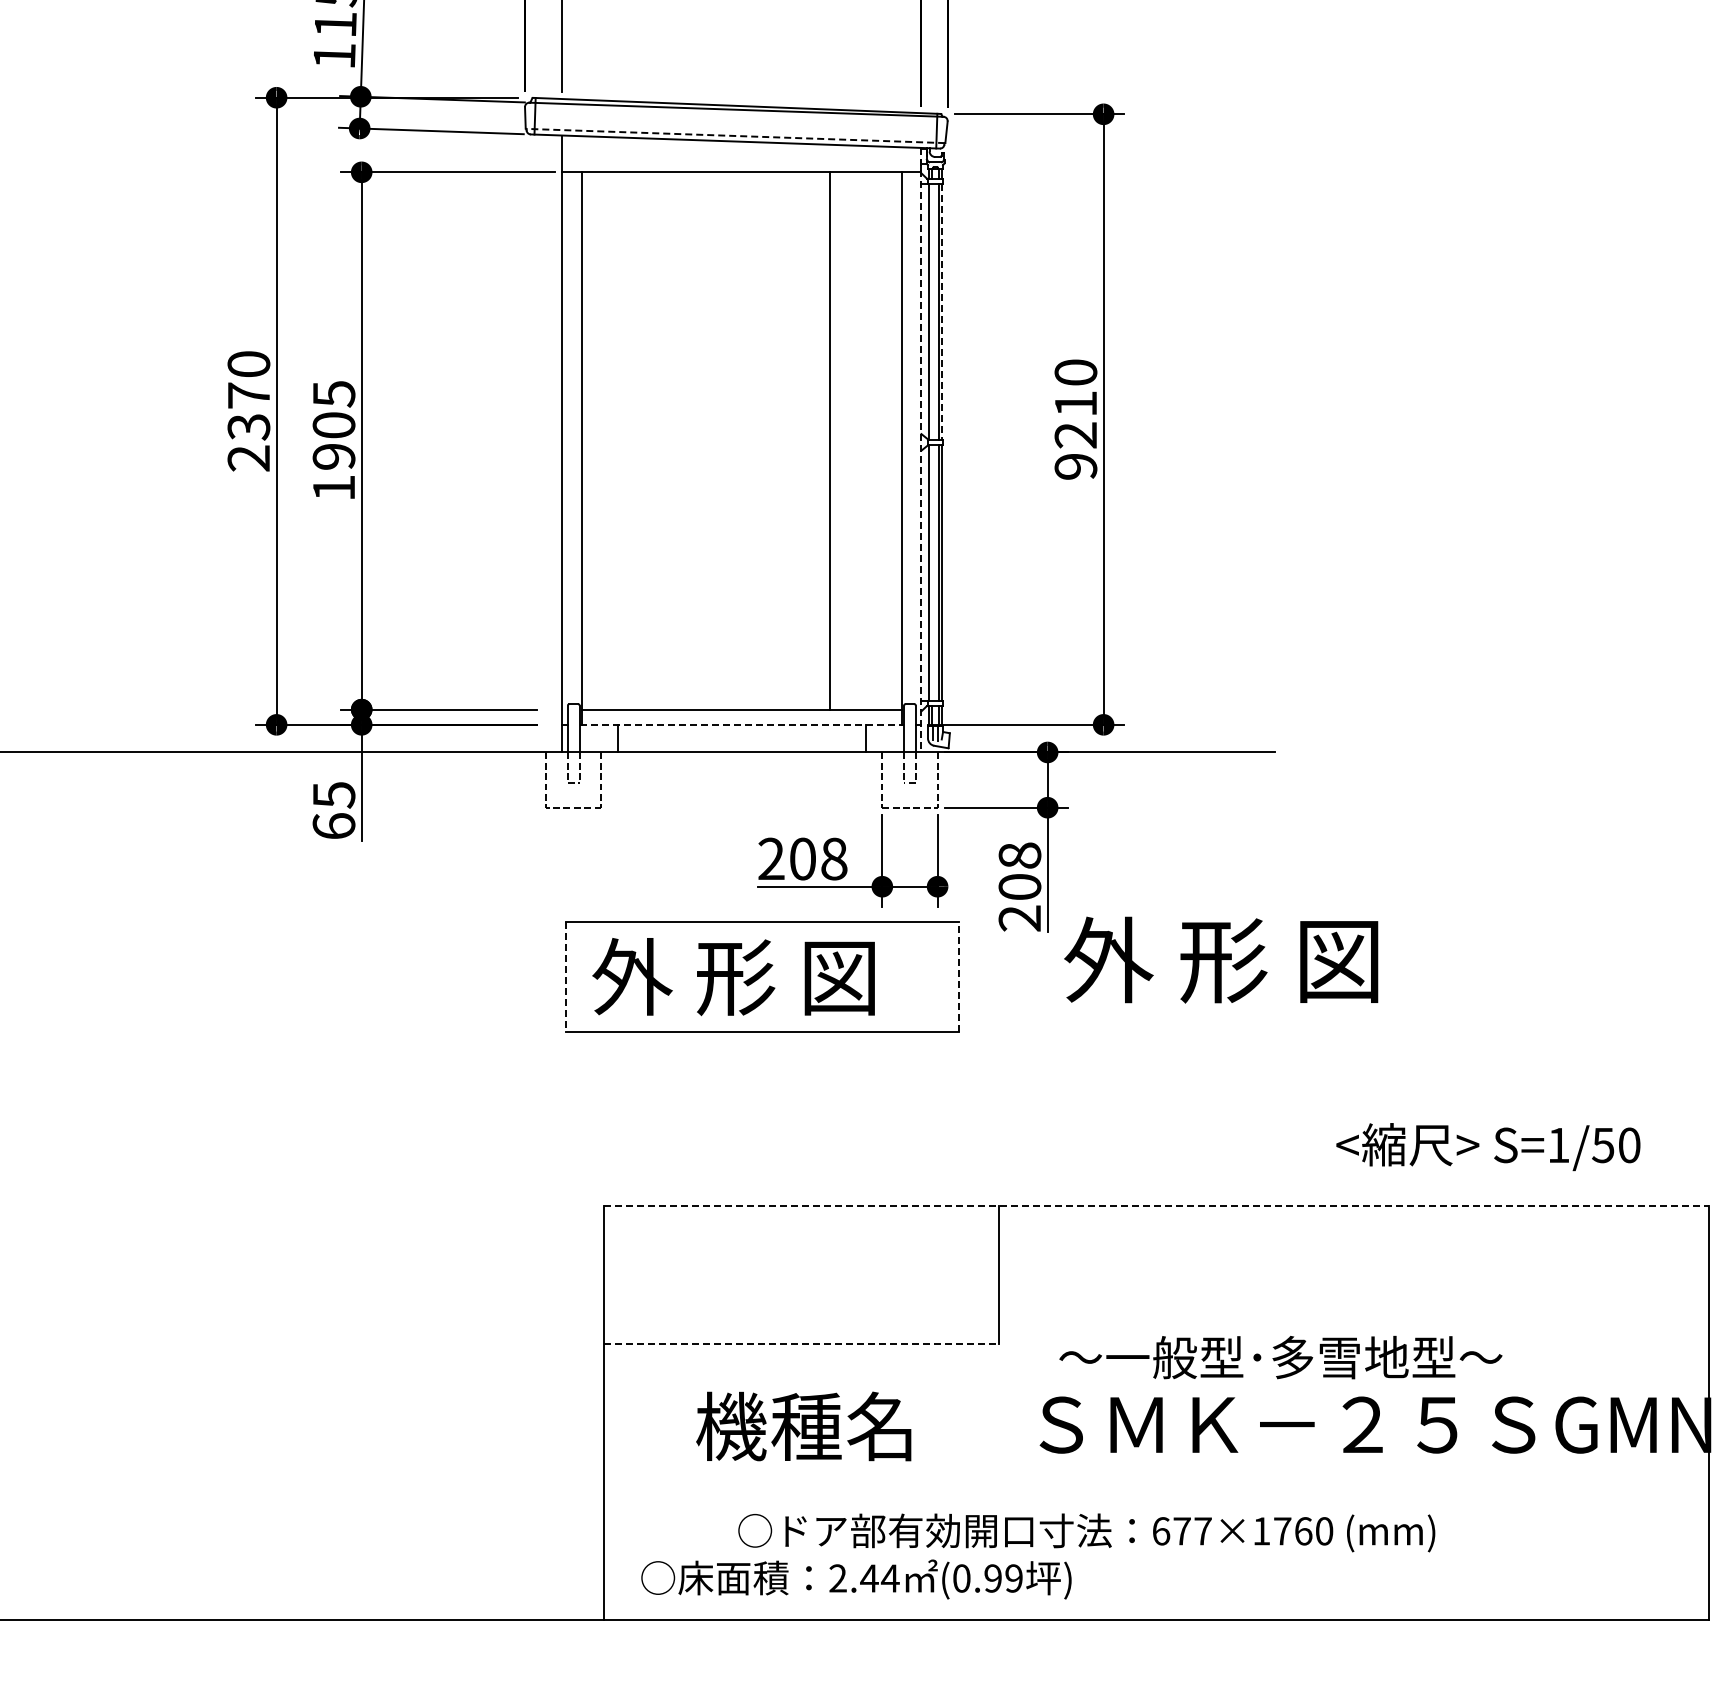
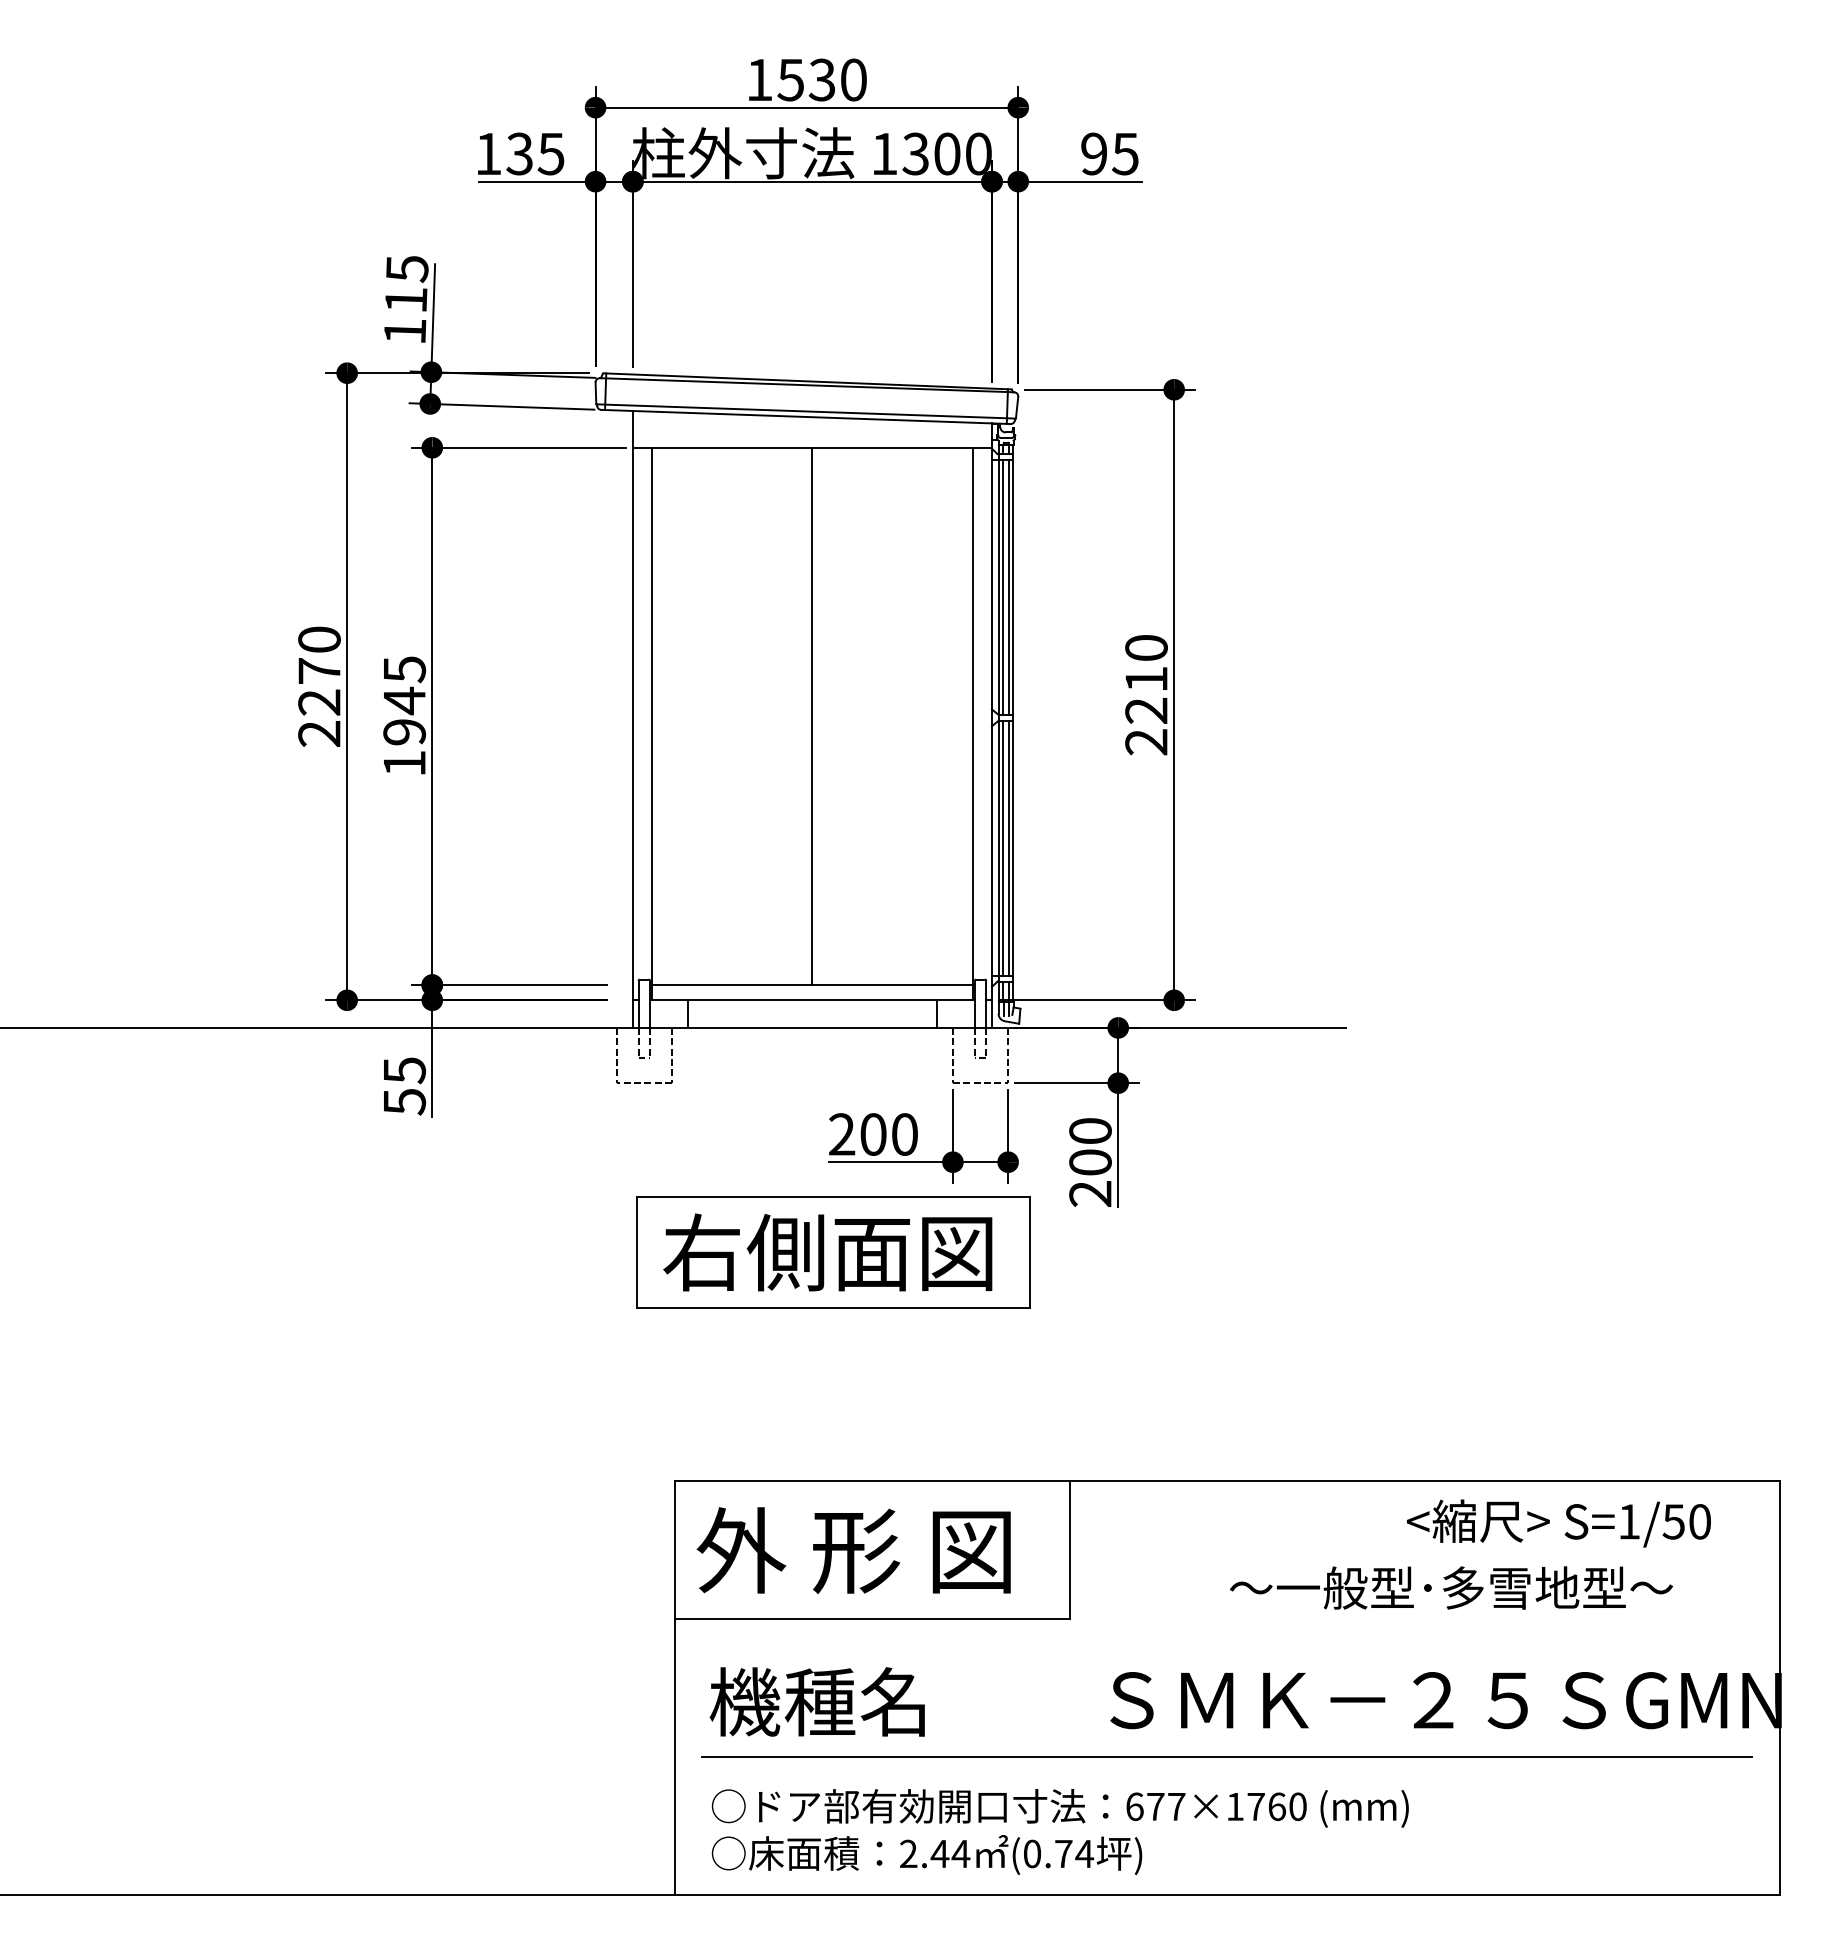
line: (735, 136) -> (806, 411), dashed -> solid
line: (931, 312) -> (1002, 587), added
line: (942, 312) -> (1013, 587), dashed -> solid
text: (333, 425) -> (404, 700), 1905 -> 1945
text: (248, 427) -> (319, 702), 2370 -> 2270
line: (829, 441) -> (812, 716), moved
line: (921, 451) -> (992, 726), dashed -> solid
text: (1075, 467) -> (1146, 742), 9210 -> 2210
line: (931, 572) -> (1002, 847), added
line: (741, 725) -> (812, 1000), dashed -> solid
text: (333, 826) -> (404, 1101), 65 -> 55
text: (1019, 856) -> (1090, 1131), 208 -> 200
text: (834, 859) -> (905, 1134), 208 -> 200
text: (1220, 960) -> (853, 1550), moved
text: (756, 977) -> (827, 1252), 外 形 図 -> 右側面図
line: (958, 977) -> (1029, 1252), dashed -> solid
line: (565, 978) -> (636, 1253), dashed -> solid
text: (1487, 1147) -> (1558, 1523), moved
line: (1156, 1205) -> (1227, 1480), dashed -> solid
line: (801, 1344) -> (872, 1619), dashed -> solid
text: (1280, 1357) -> (1451, 1587), moved
text: (802, 1426) -> (816, 1701), moved
line: (1156, 1482) -> (1227, 1757), added
text: (1085, 1533) -> (1059, 1808), moved
text: (1003, 1578) -> (1074, 1853), (0.99 -> (0.74

